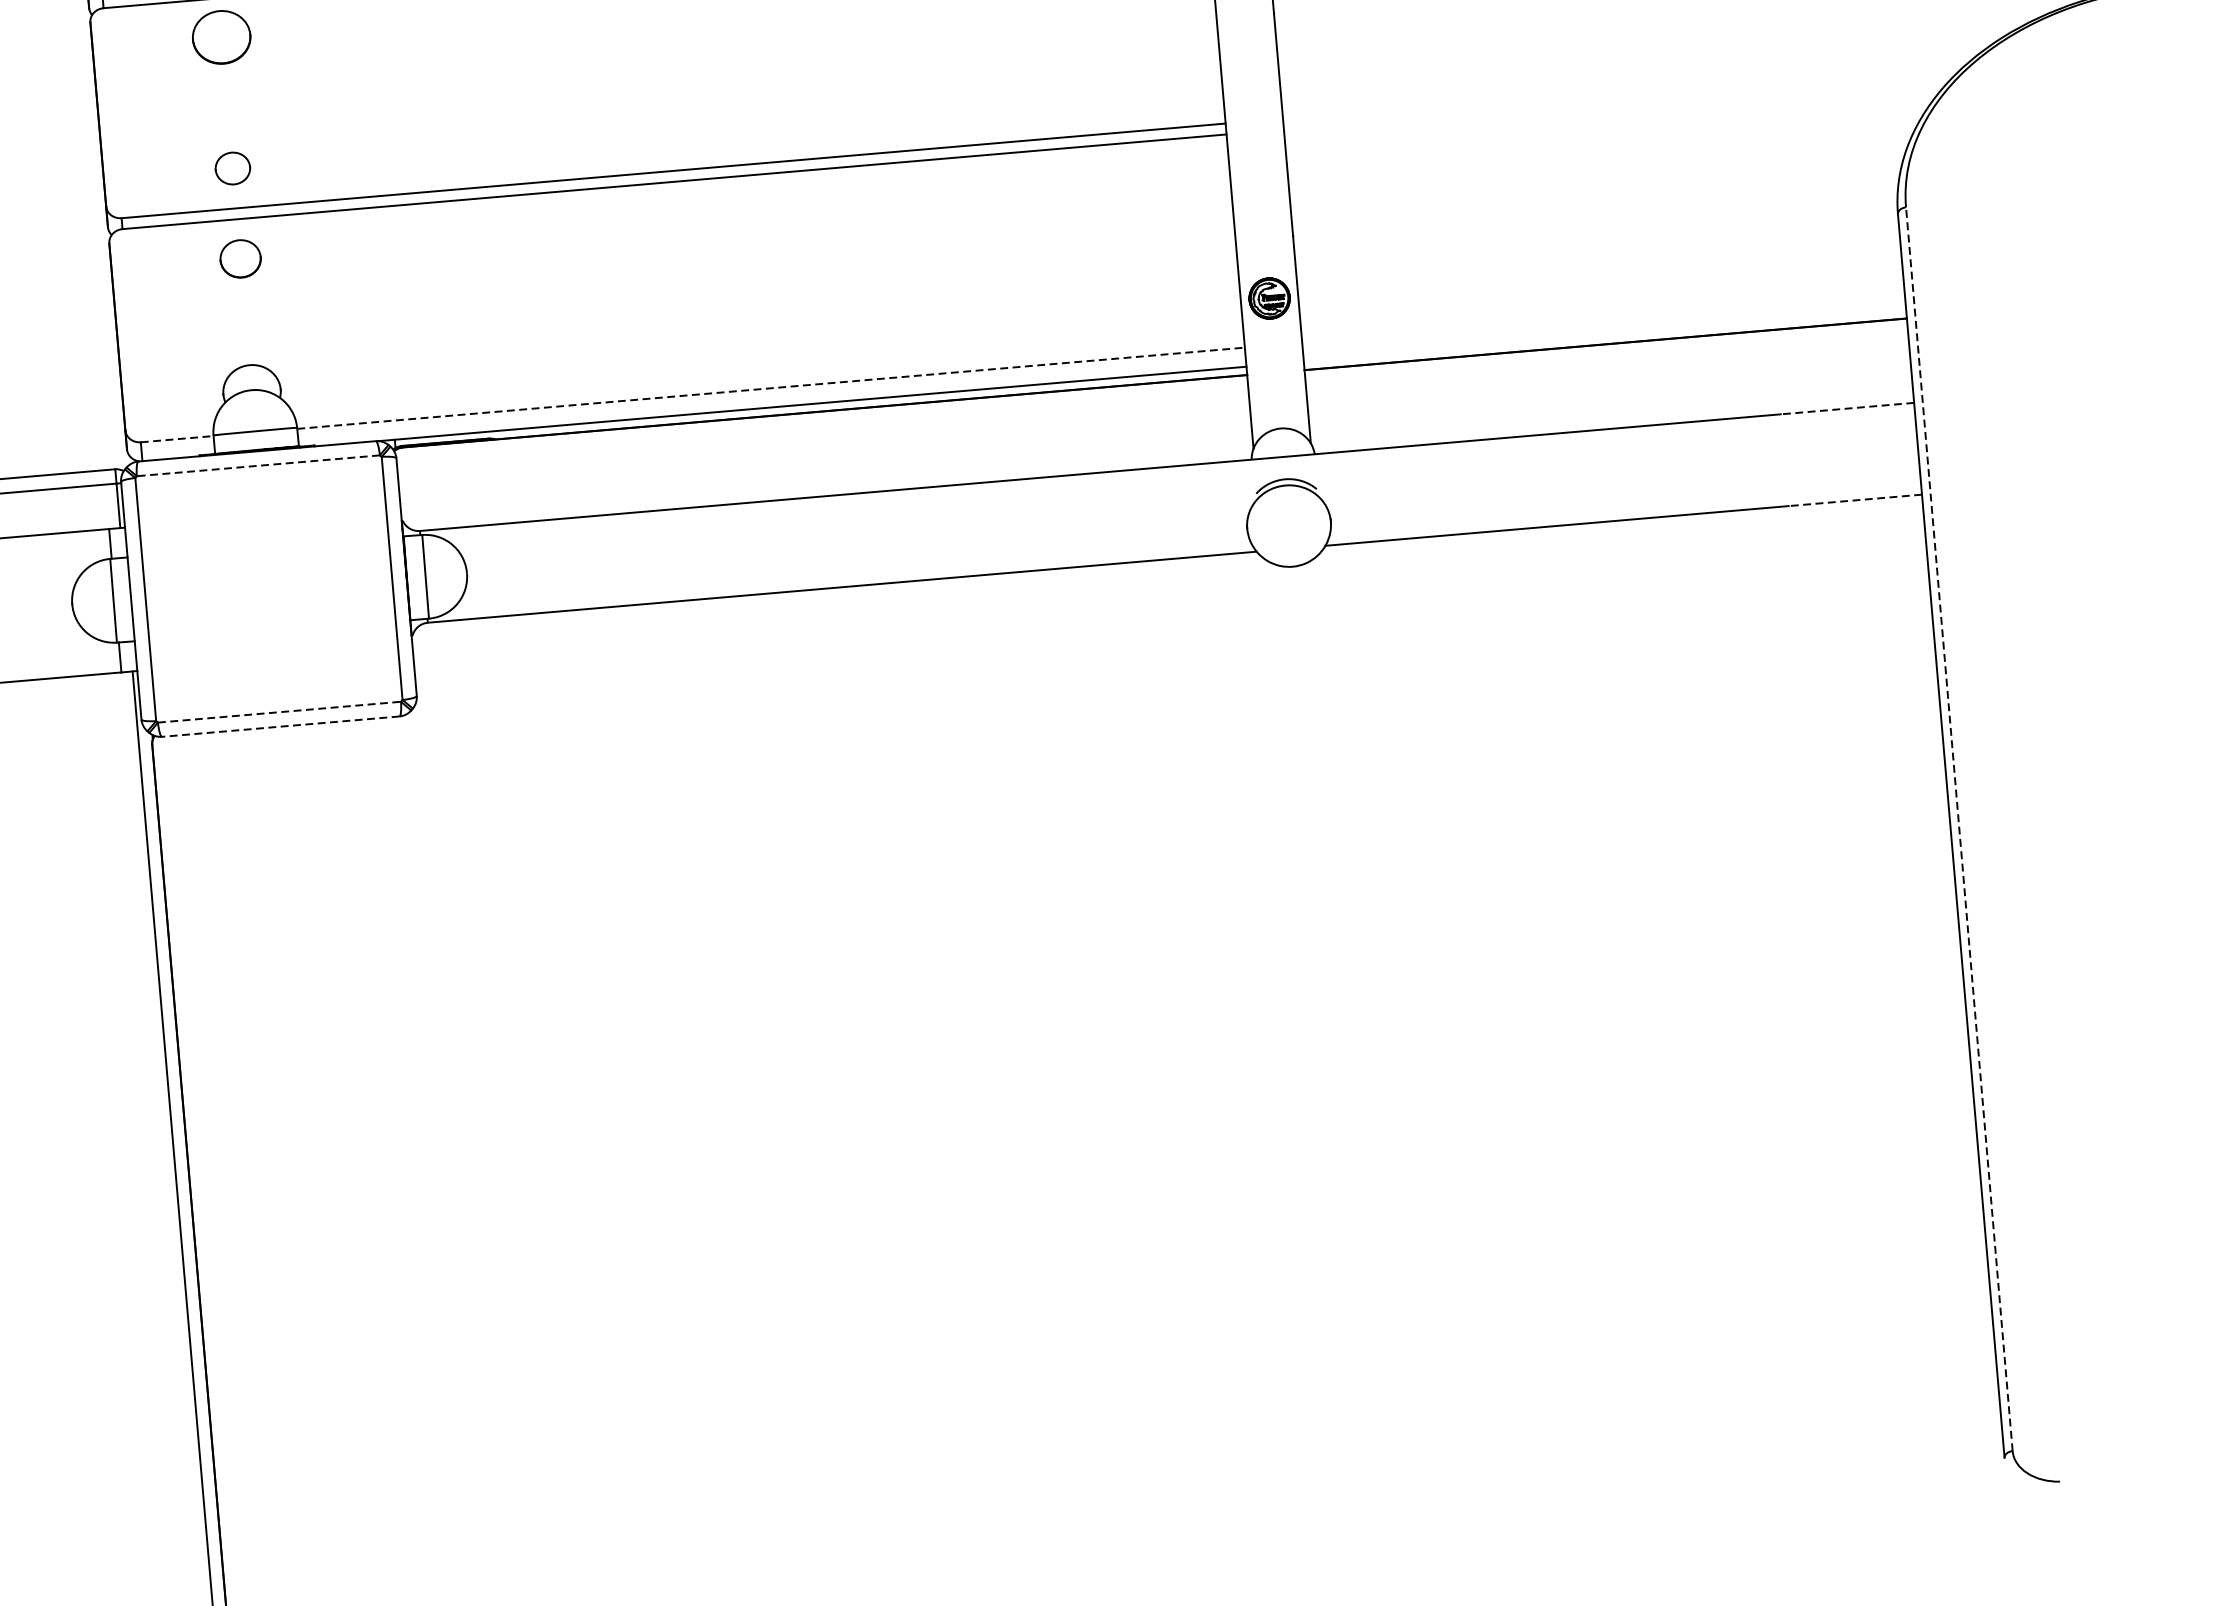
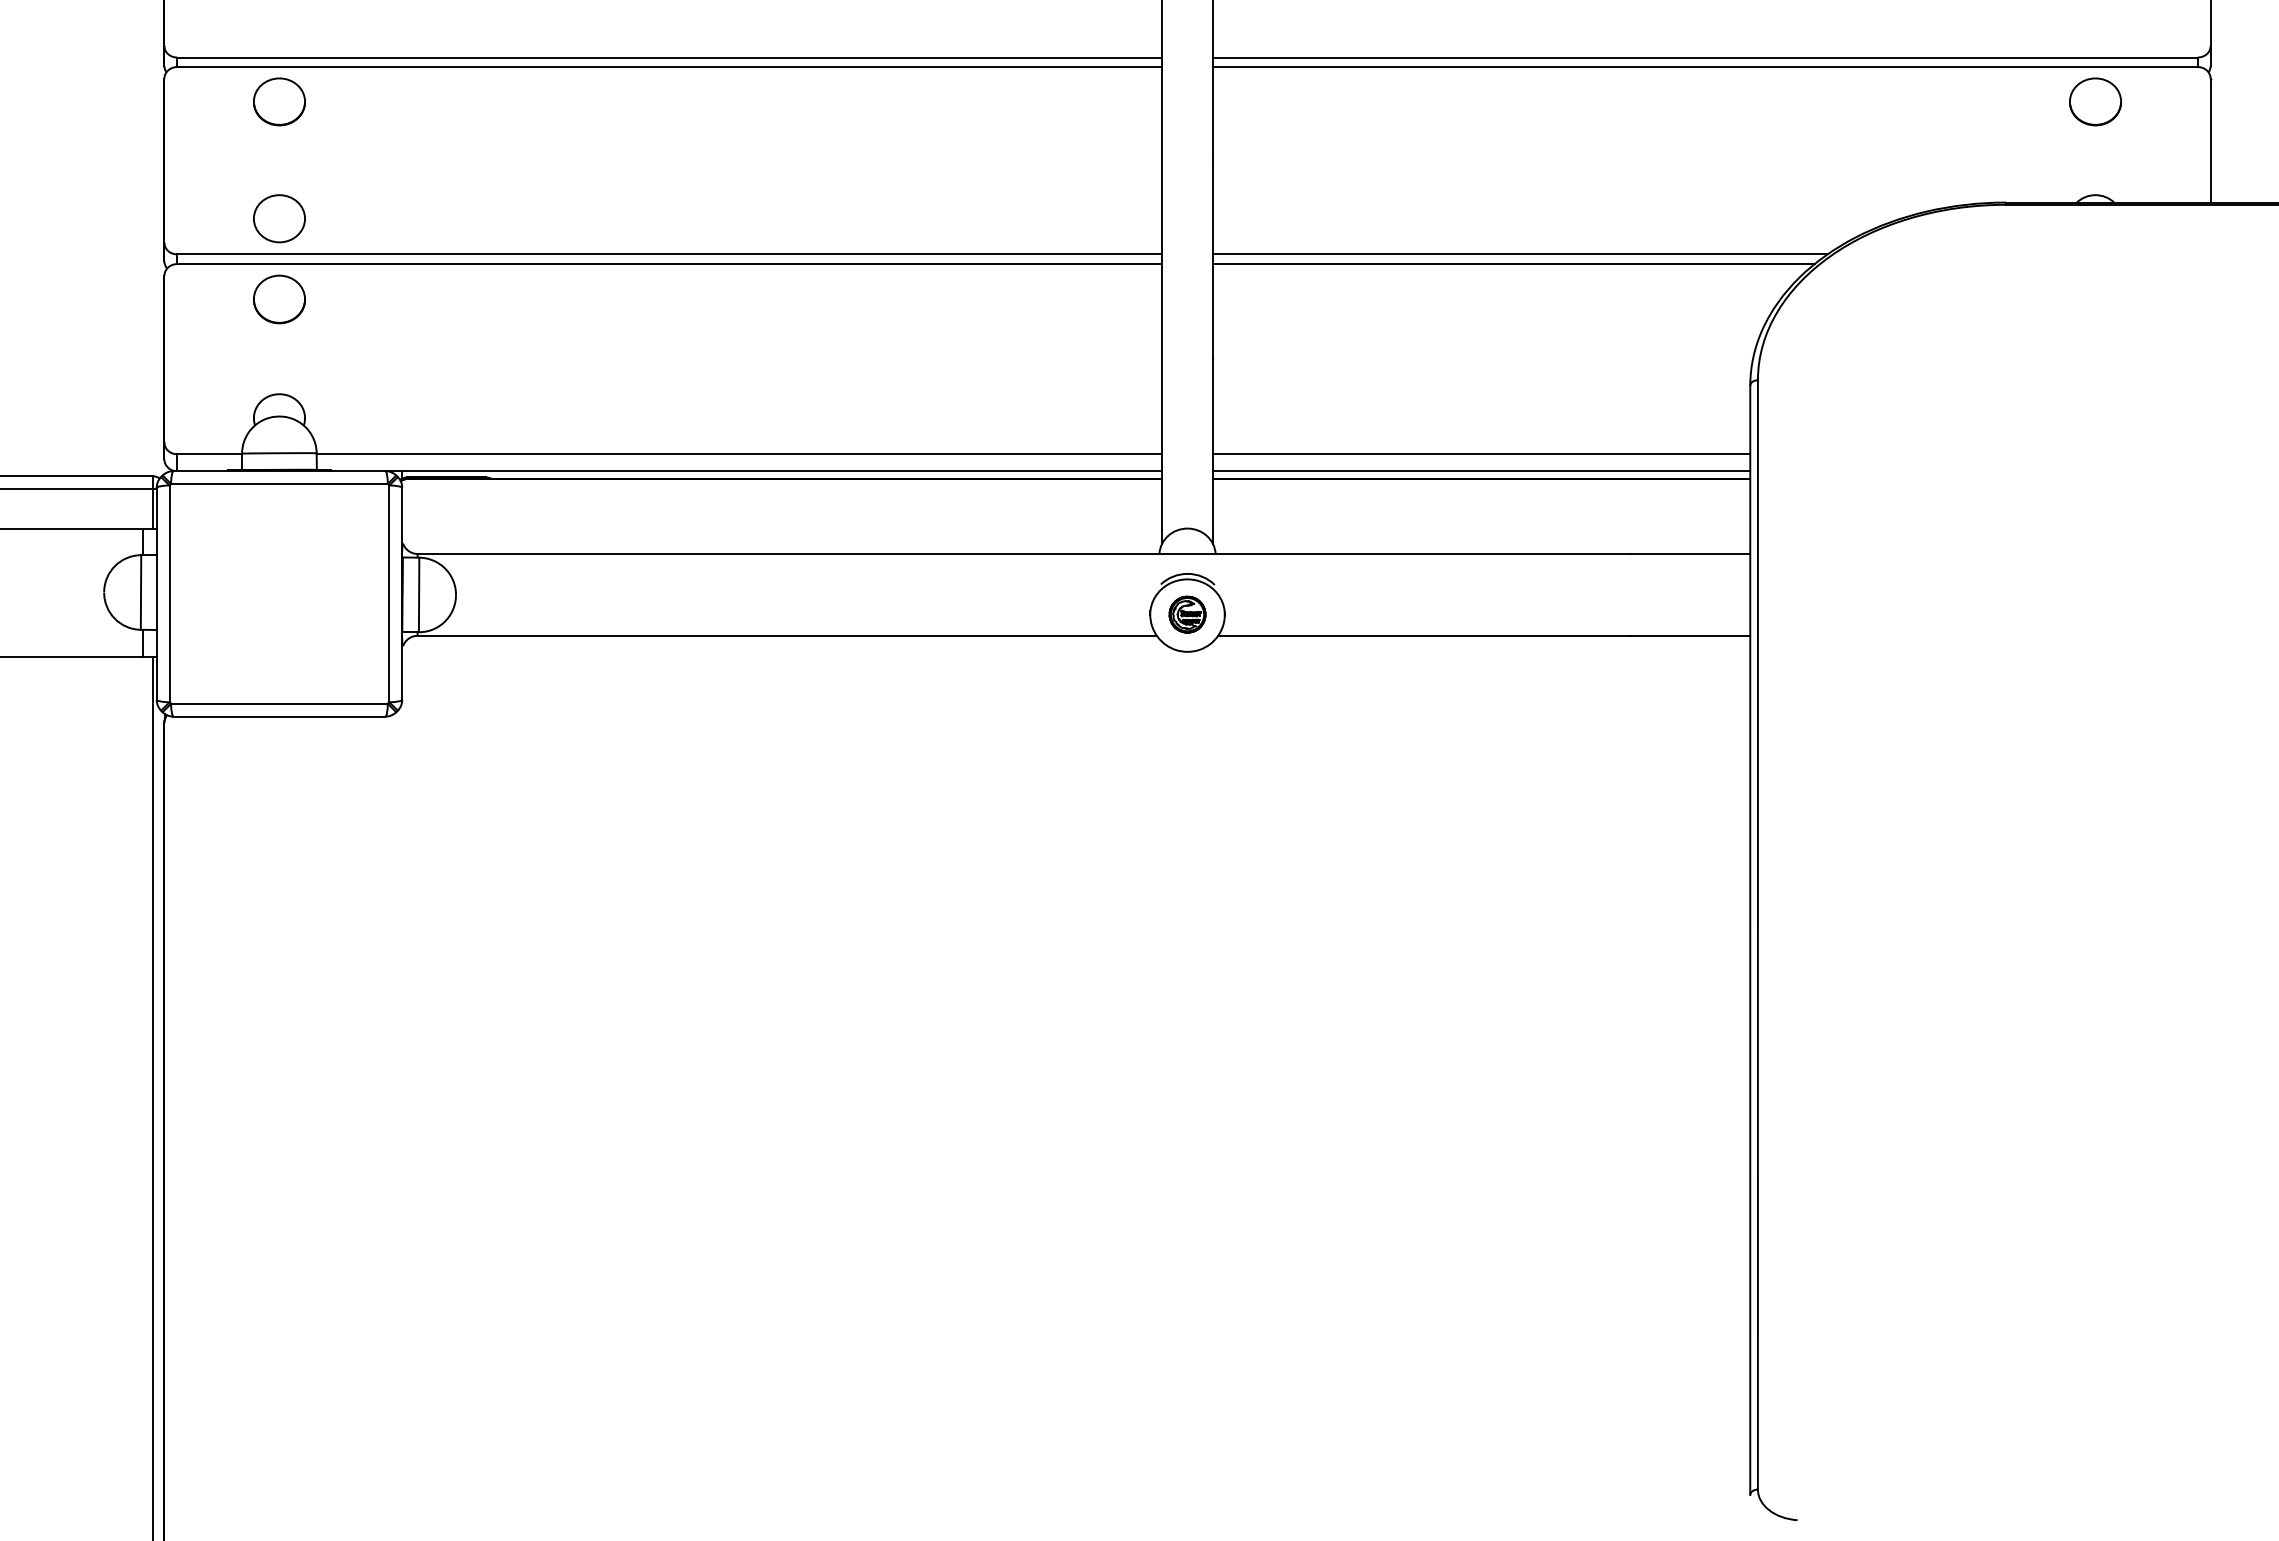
line: (1627, 89) -> (1520, 254), added
line: (1620, 101) -> (1513, 264), added
part: (232, 168) -> (279, 218), size x1.67
part: (240, 258) -> (279, 299), size x1.43
part: (1269, 298) -> (1187, 614), moved
line: (1603, 317) -> (1481, 454), added
line: (1604, 336) -> (1481, 471), added
line: (771, 388) -> (739, 454), dashed -> solid
line: (1847, 408) -> (1690, 553), dashed -> solid
line: (178, 439) -> (210, 454), dashed -> solid
line: (257, 465) -> (278, 483), dashed -> solid
line: (1854, 500) -> (1690, 635), dashed -> solid
line: (279, 711) -> (279, 703), dashed -> solid
line: (280, 726) -> (279, 716), dashed -> solid
line: (1958, 828) -> (1757, 934), dashed -> solid

